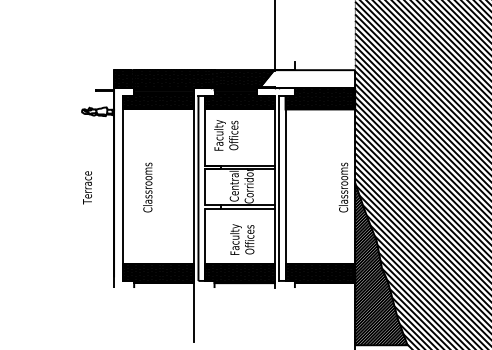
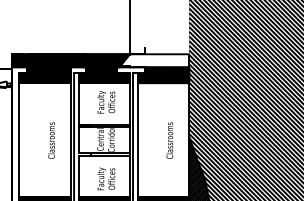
text: (226, 135) -> (106, 102), moved
text: (147, 187) -> (51, 140), moved
text: (343, 187) -> (169, 140), moved

